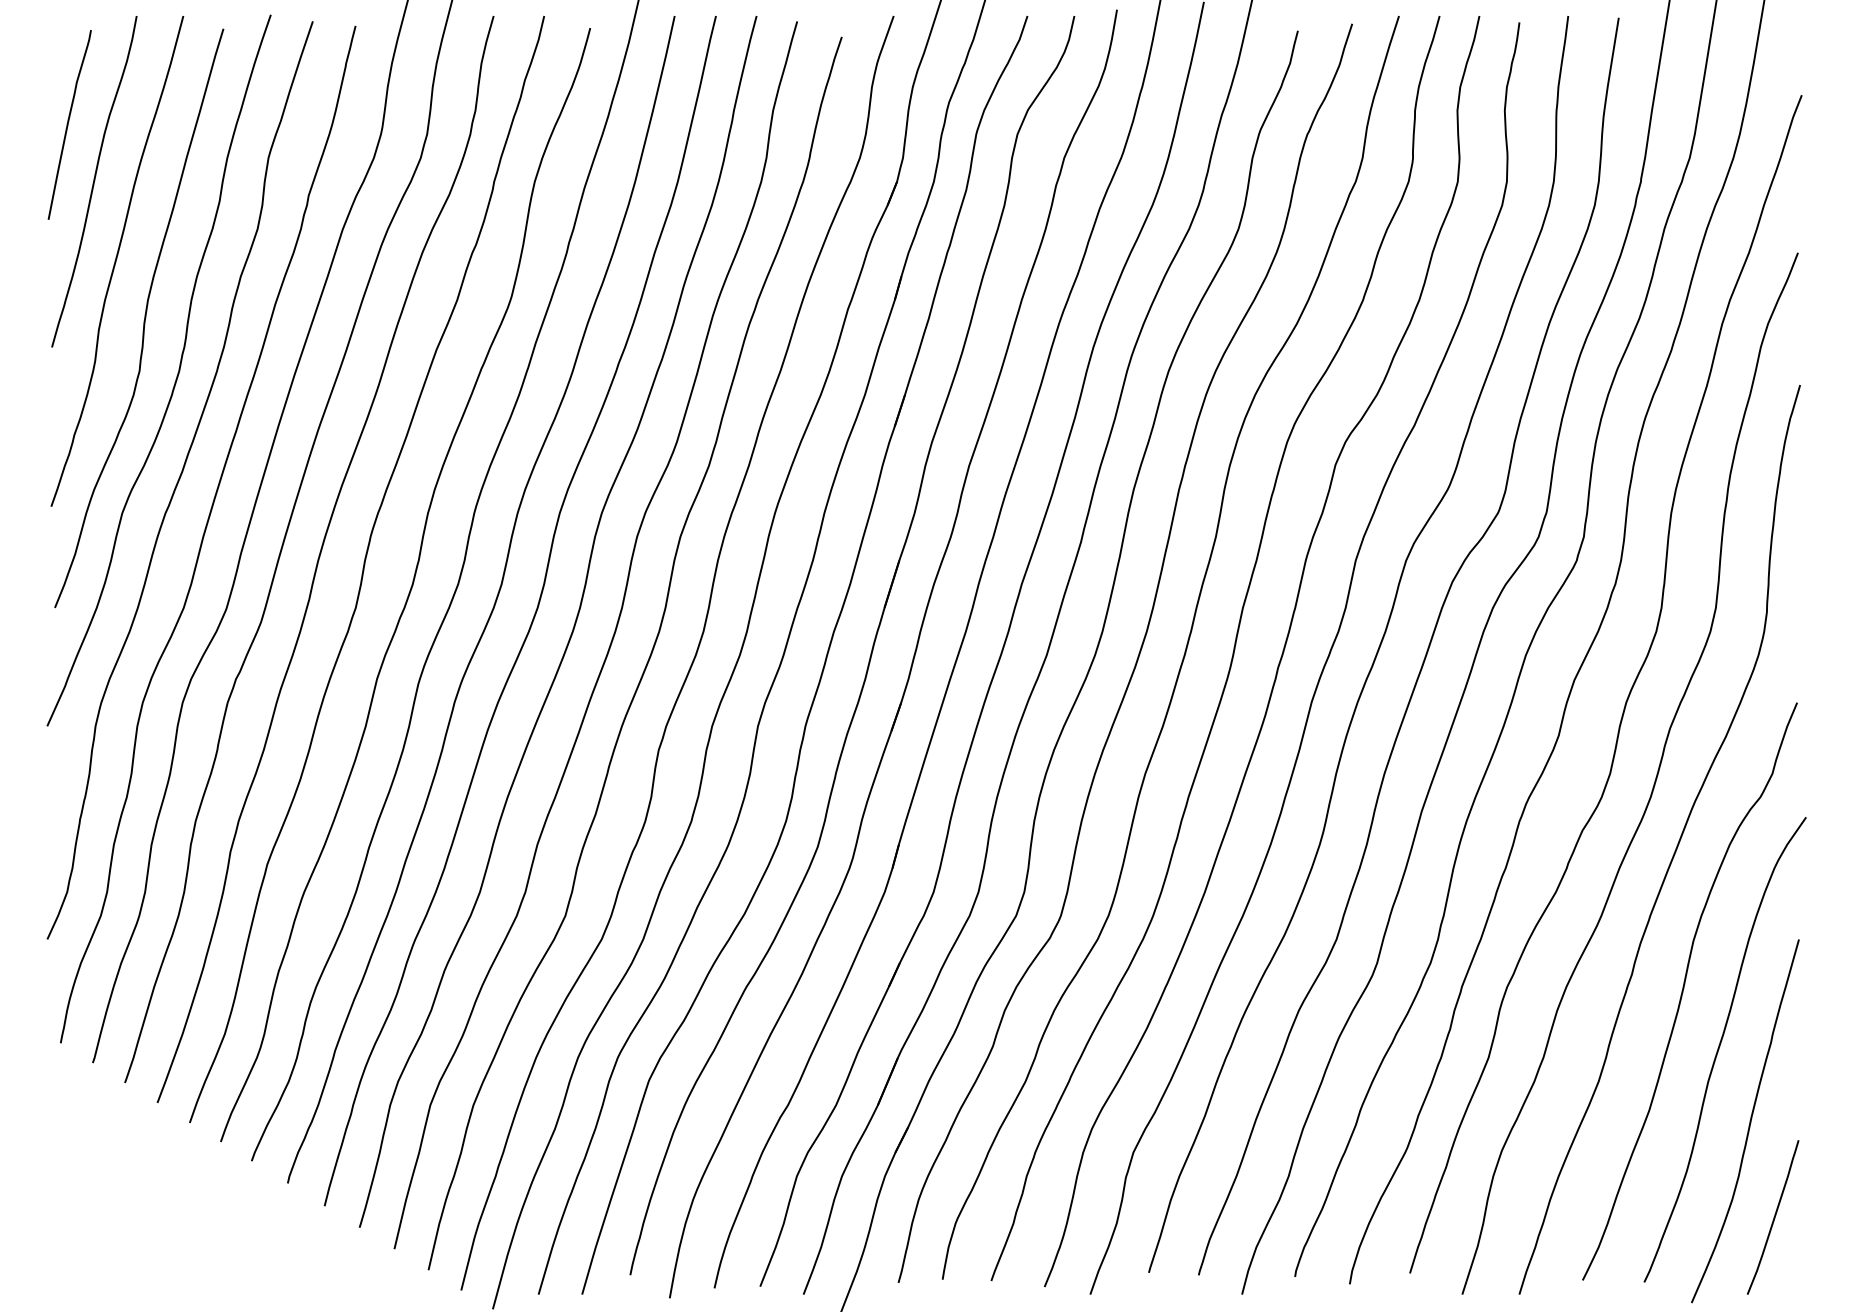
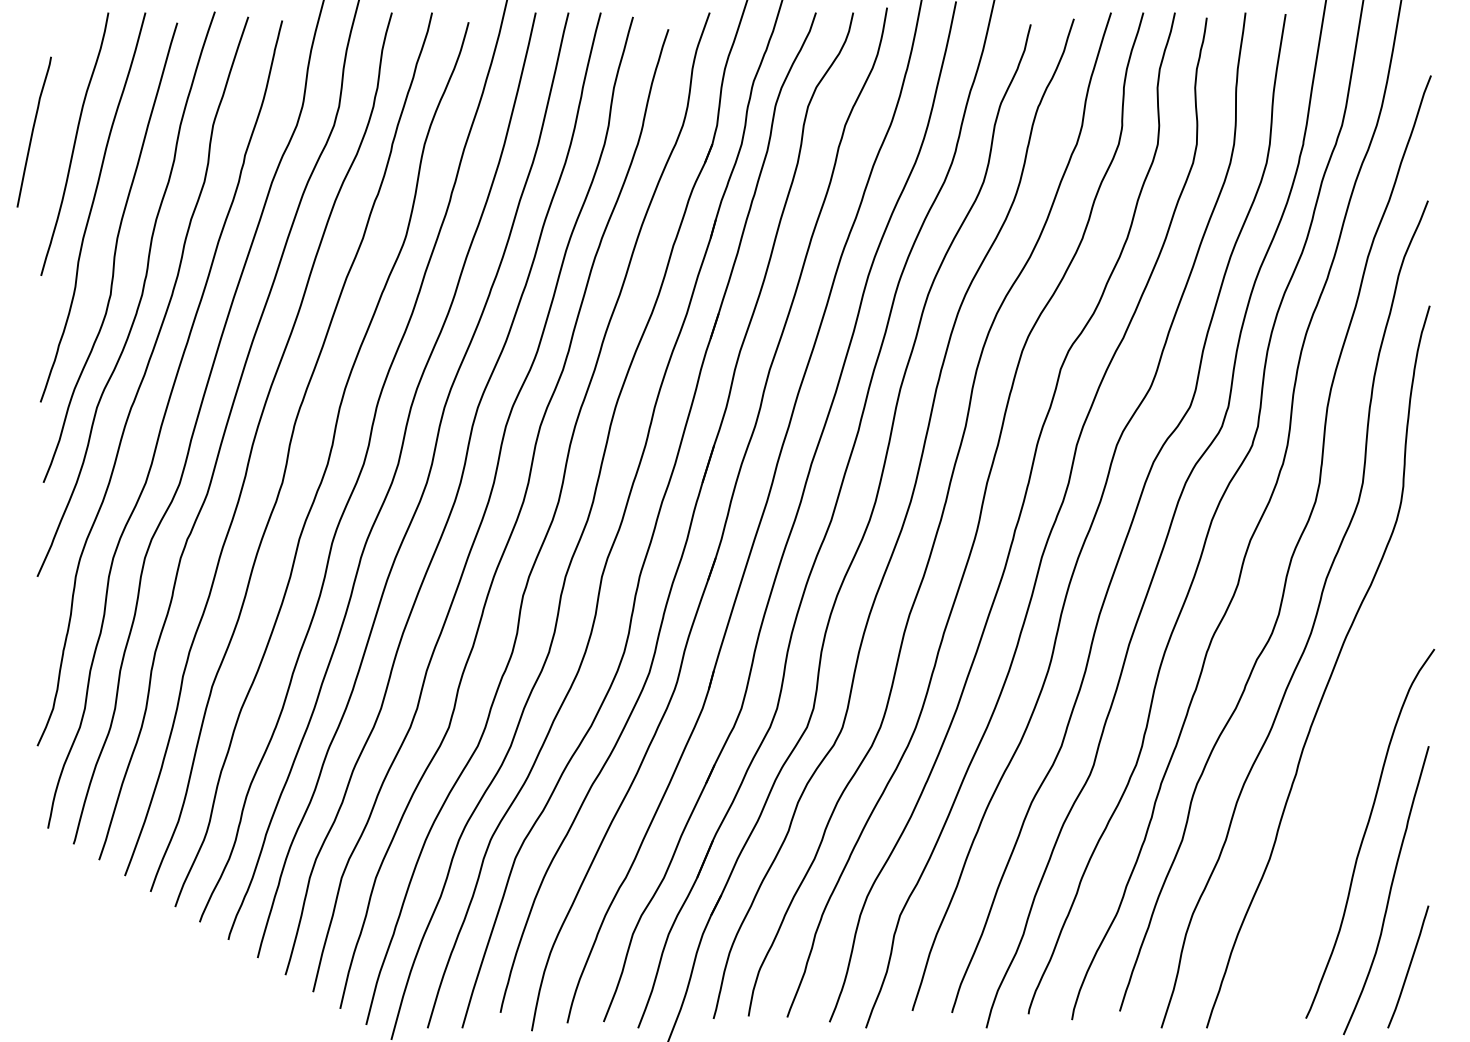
curve: (68, 124) -> (33, 131), moved
curve: (1683, 991) -> (1337, 787), removed

